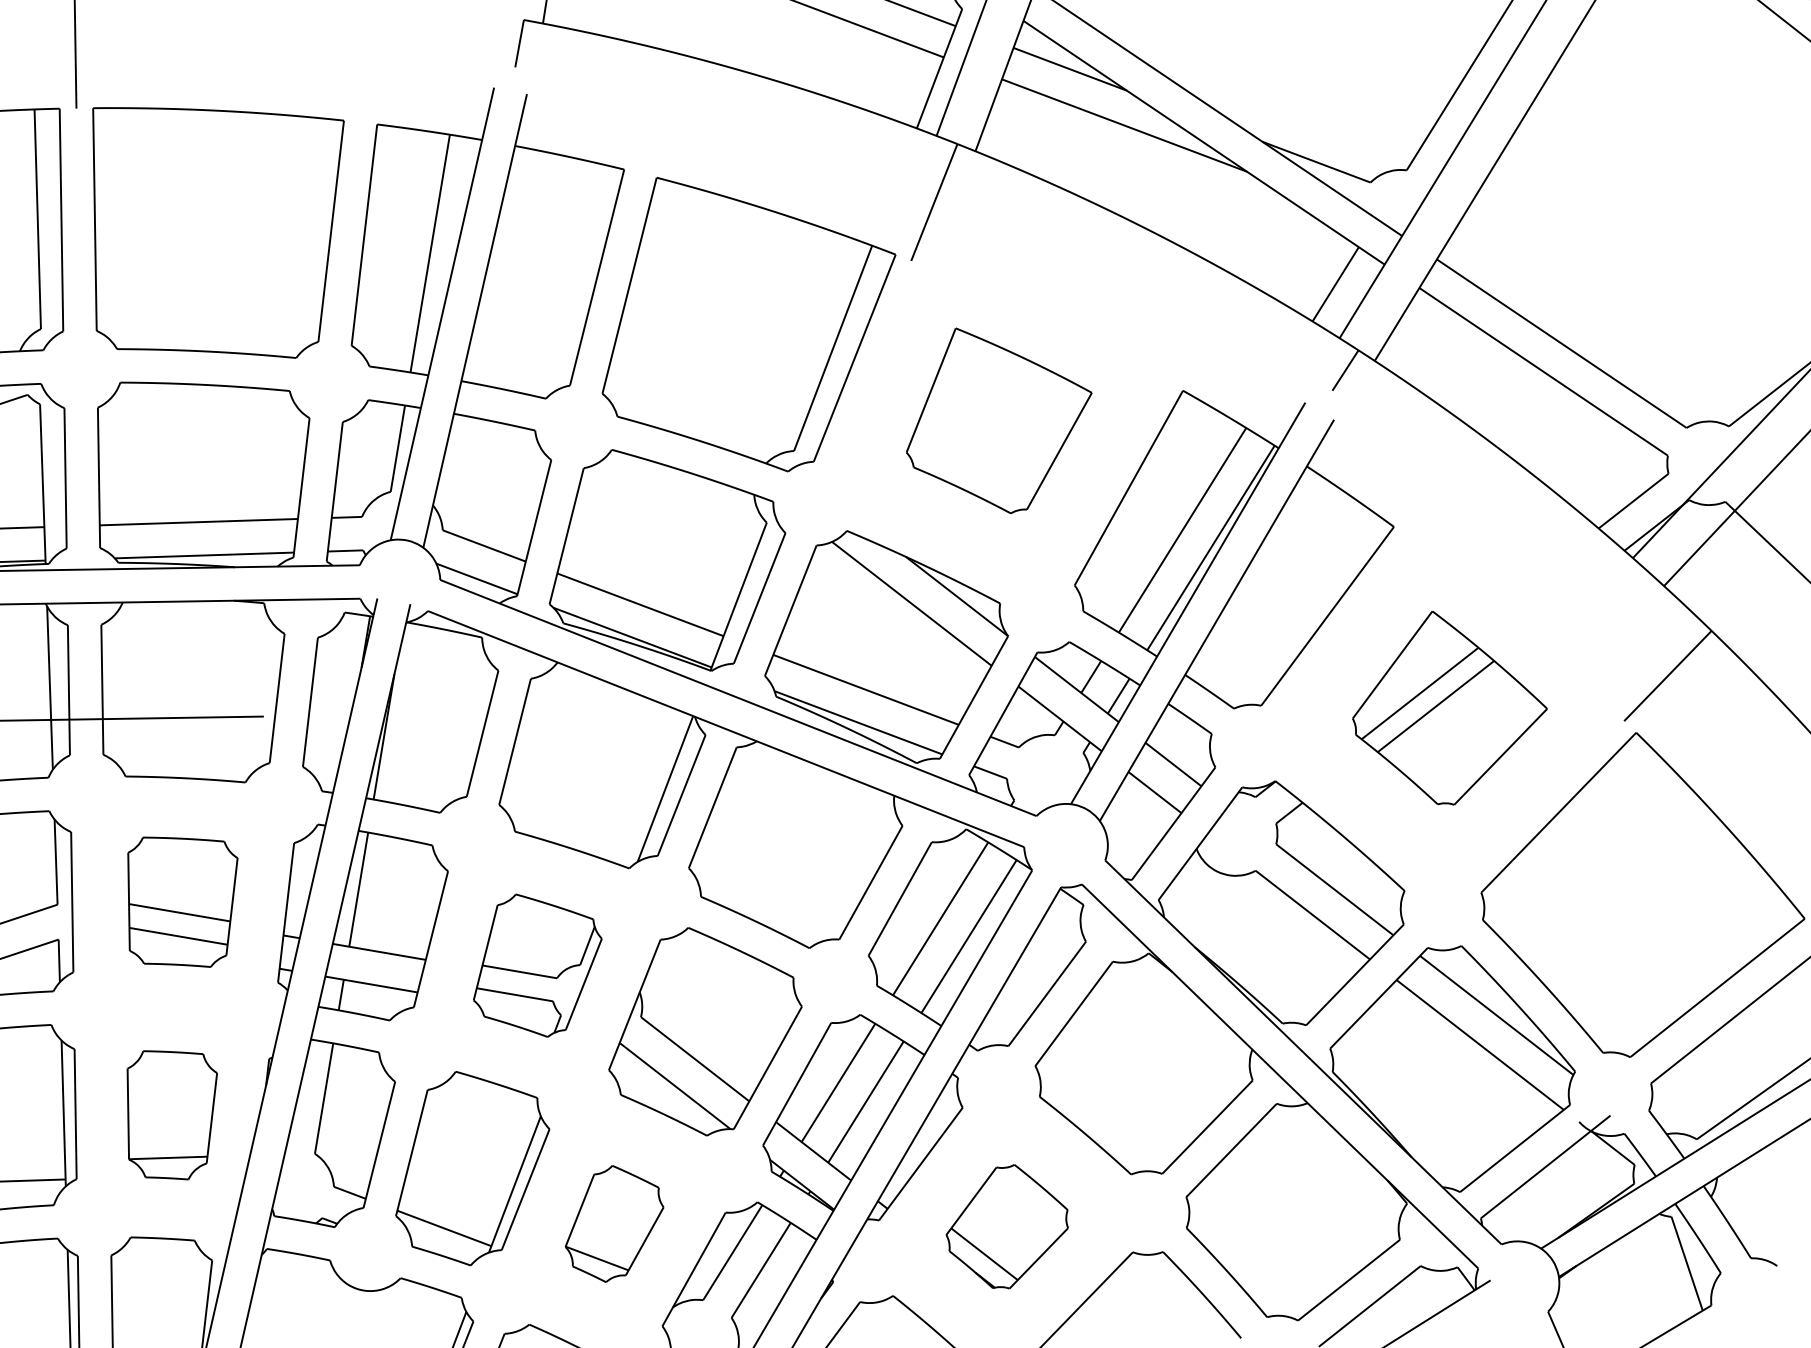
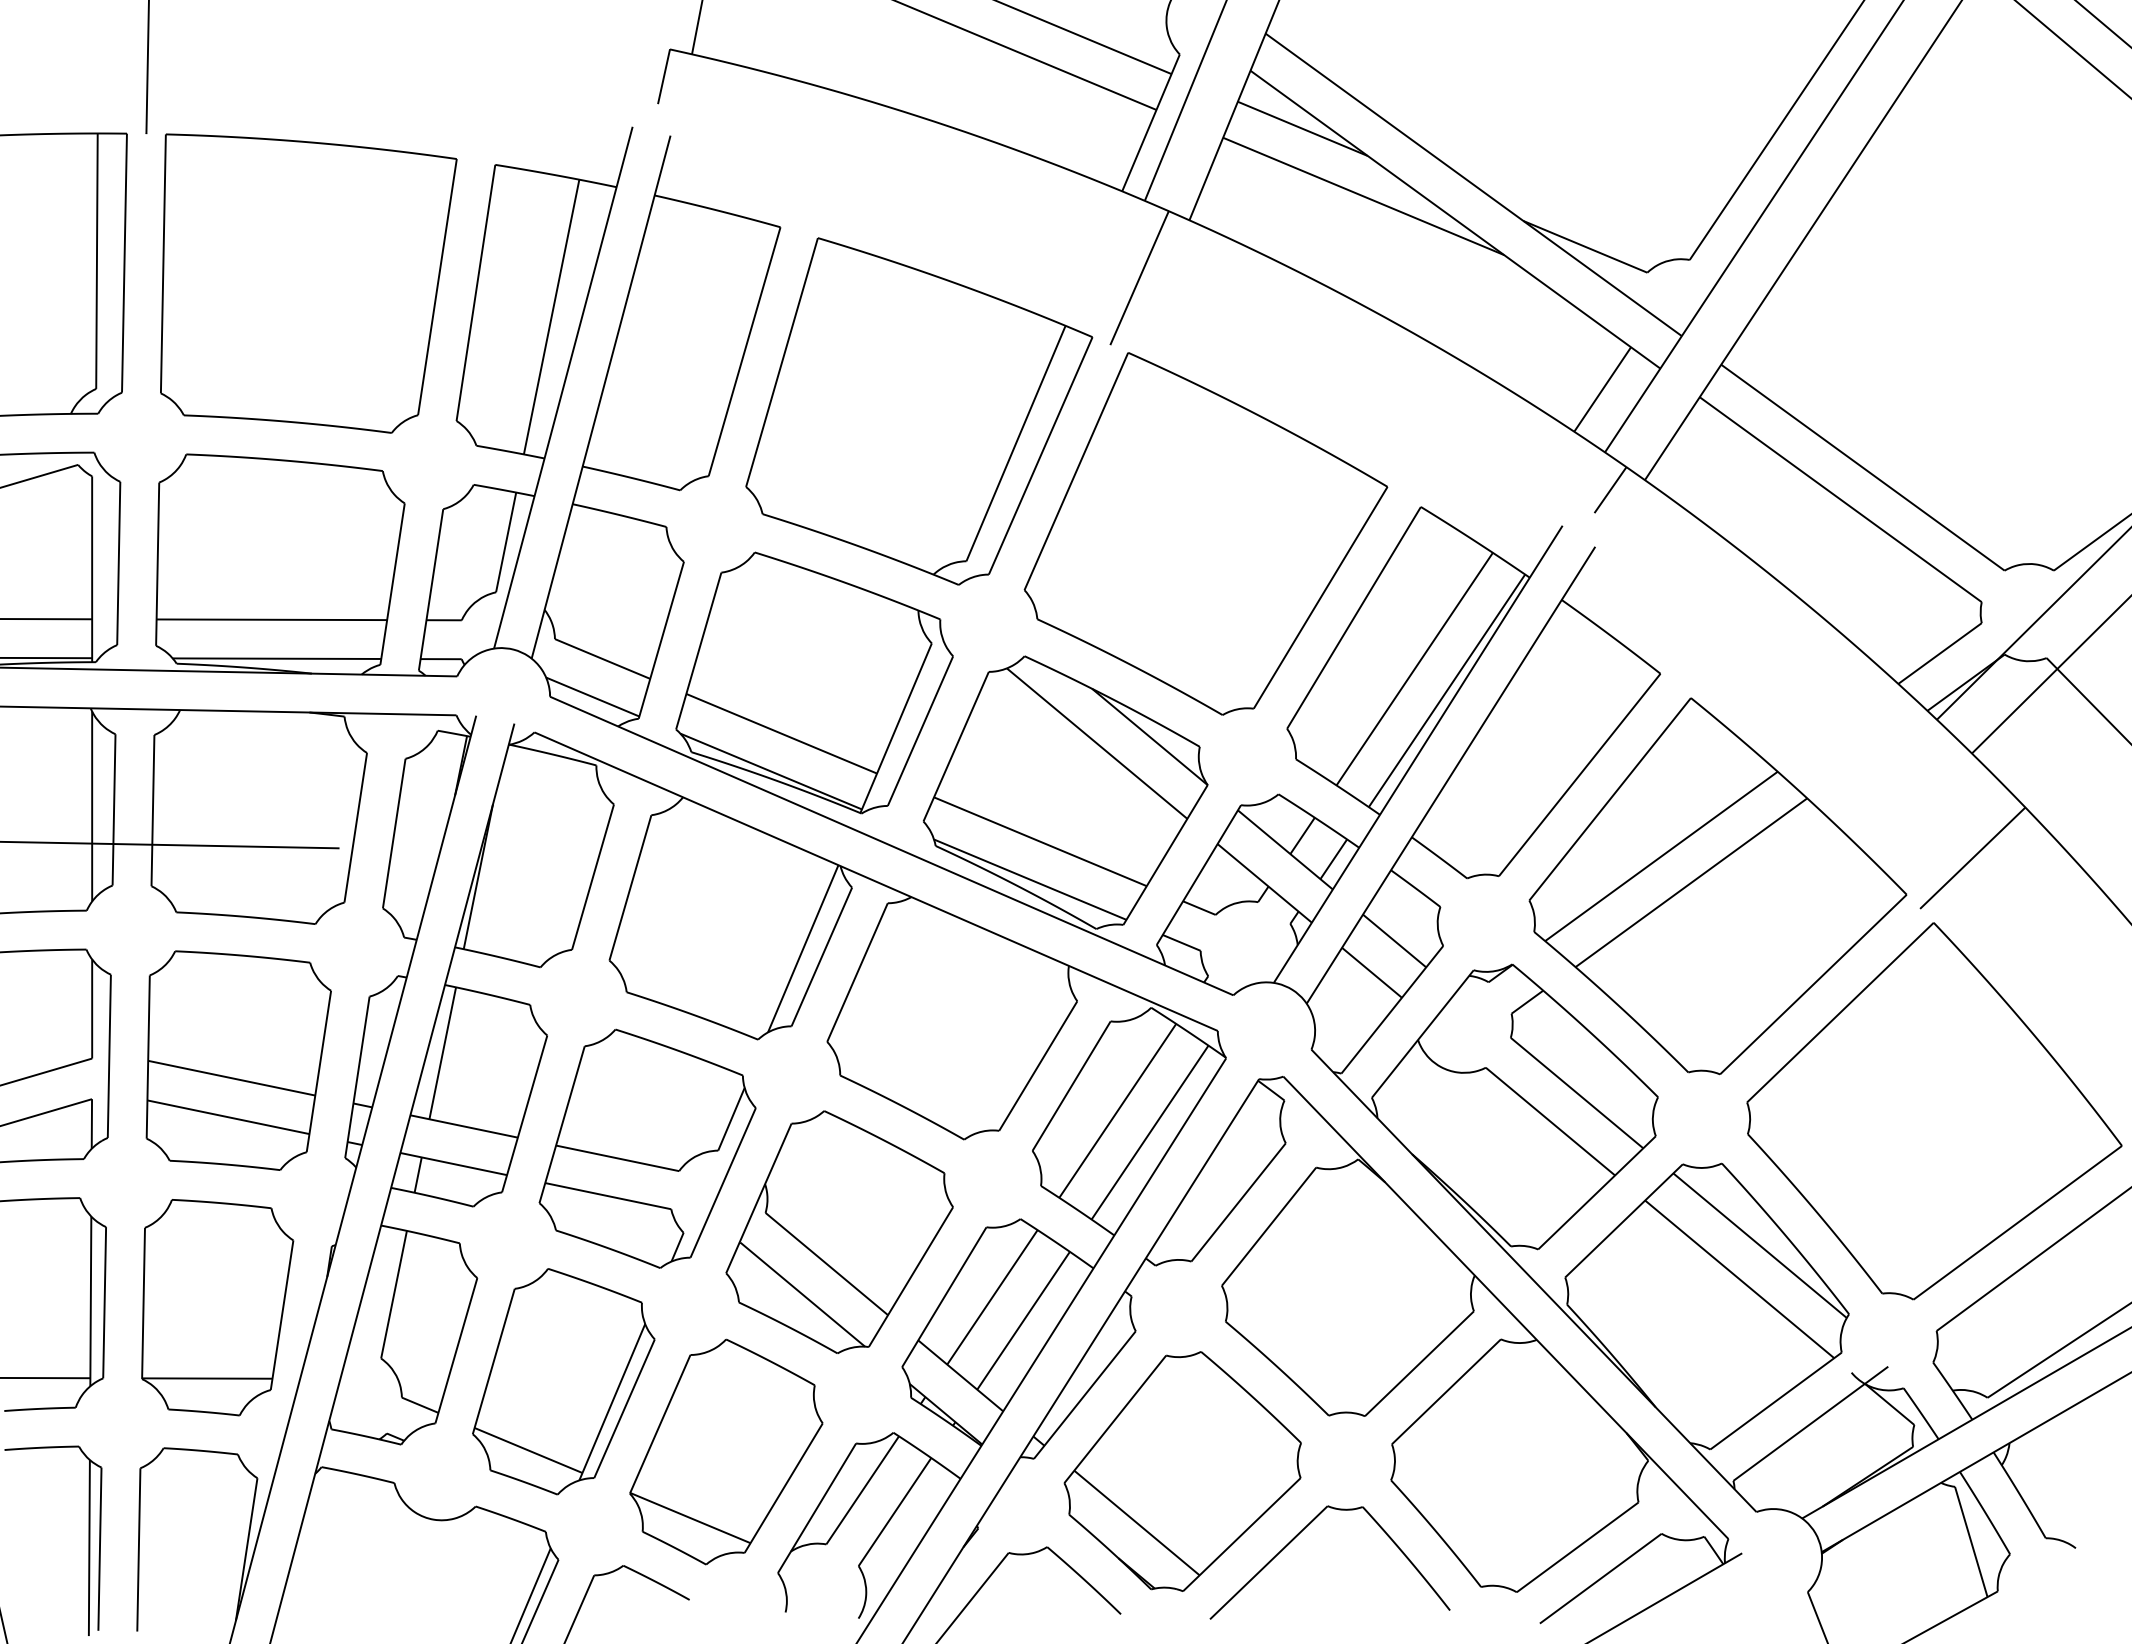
part: (998, 419) -> (1205, 533), size x1.67
part: (1449, 708) -> (1717, 886), size x1.67
part: (183, 901) -> (238, 1060), size x1.43
part: (537, 965) -> (647, 1148), size x1.43
part: (172, 1114) -> (217, 1307), size x1.43
part: (614, 1223) -> (726, 1451), size x1.67
part: (1007, 1226) -> (1182, 1471), size x1.67

